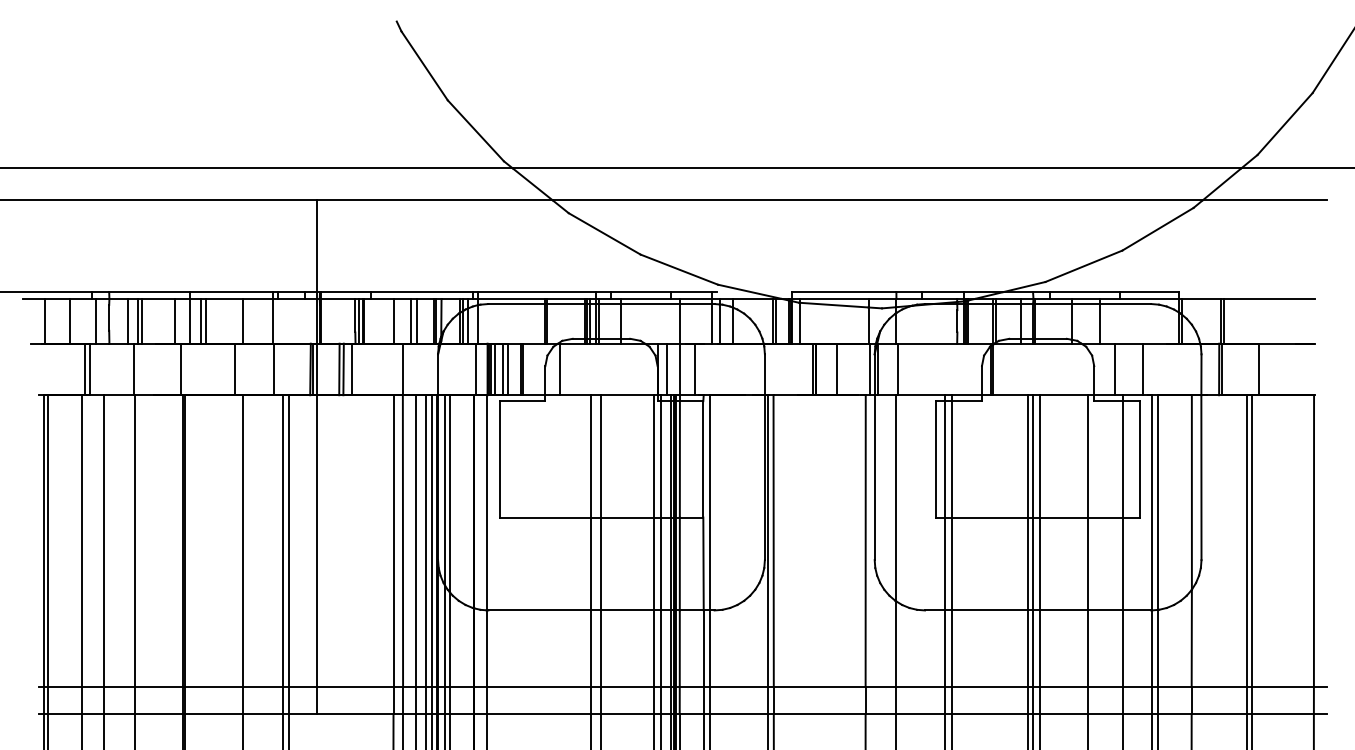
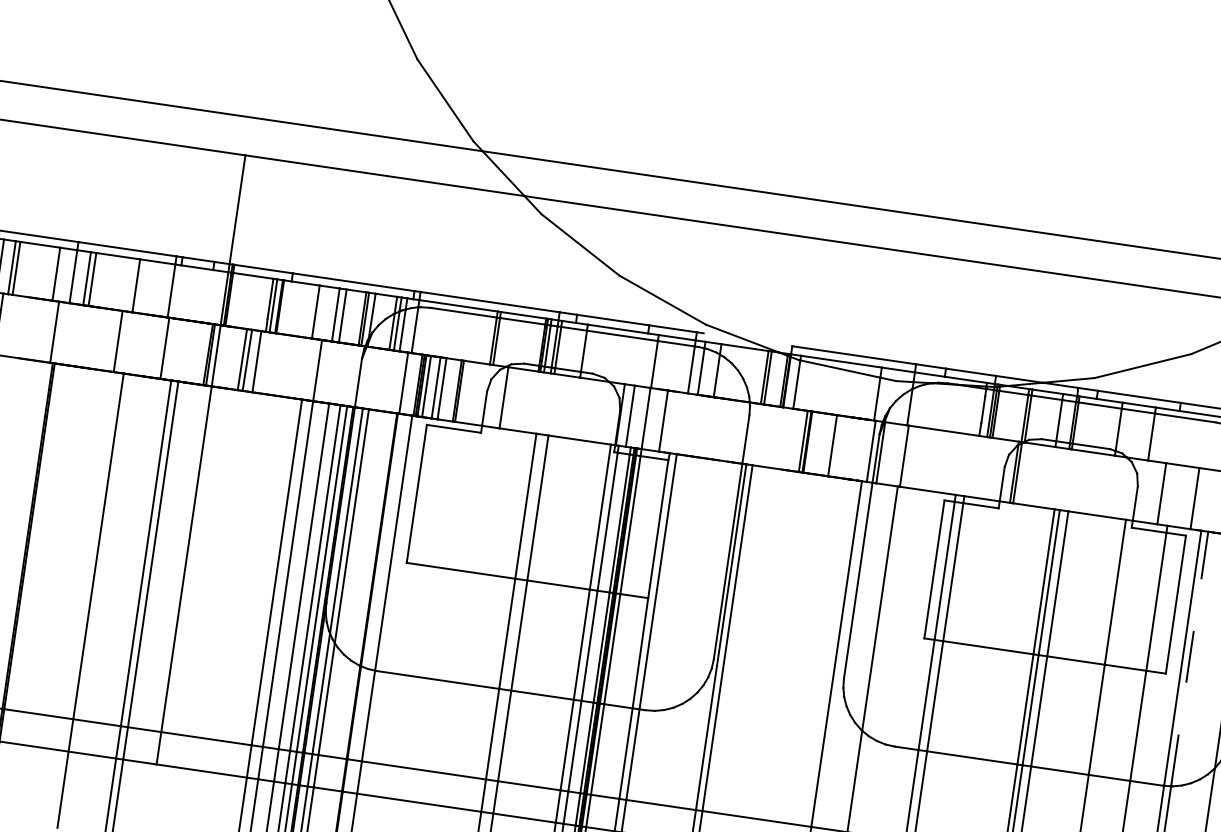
line: (1157, 502) -> (1189, 658), solid -> dashed

